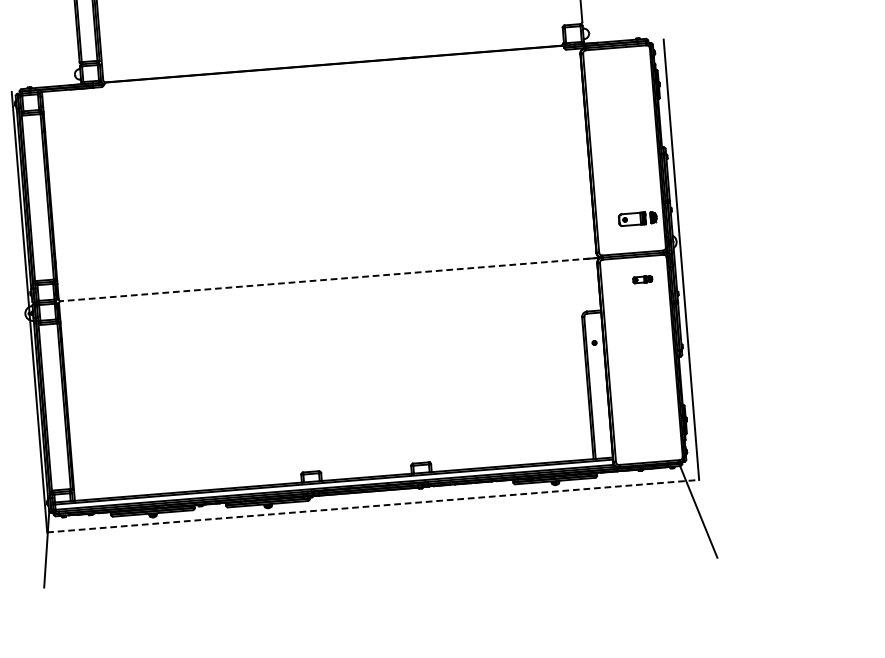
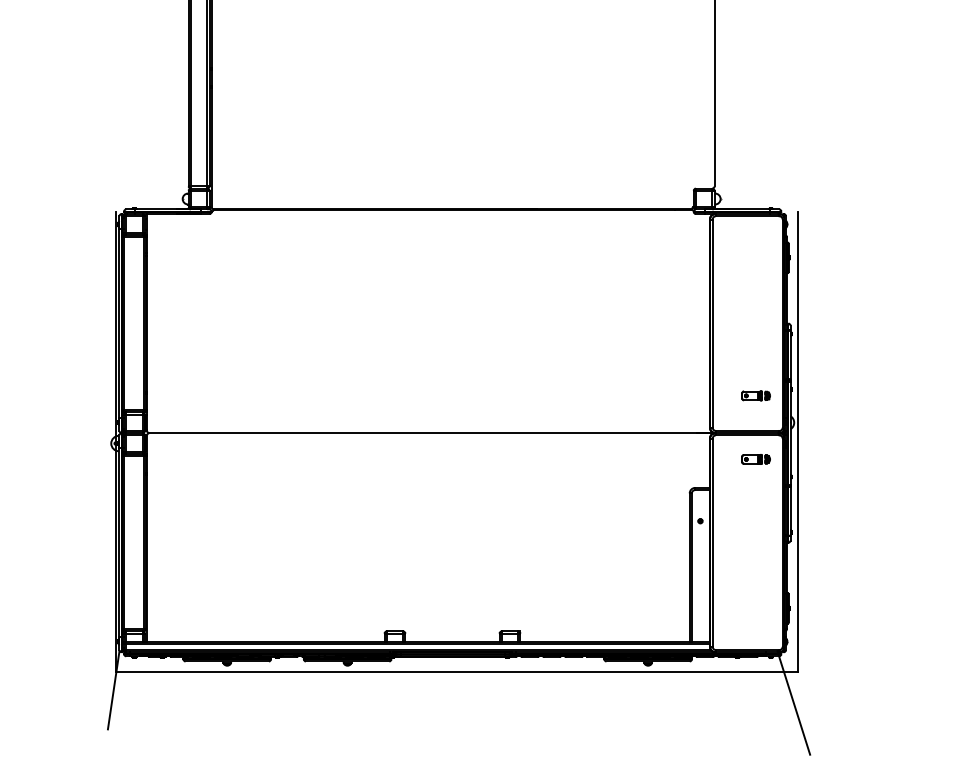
part: (637, 218) -> (755, 395), size x0.71
line: (329, 279) -> (430, 433), dashed -> solid
part: (642, 279) -> (755, 459), size x1.43
line: (373, 506) -> (456, 672), dashed -> solid

